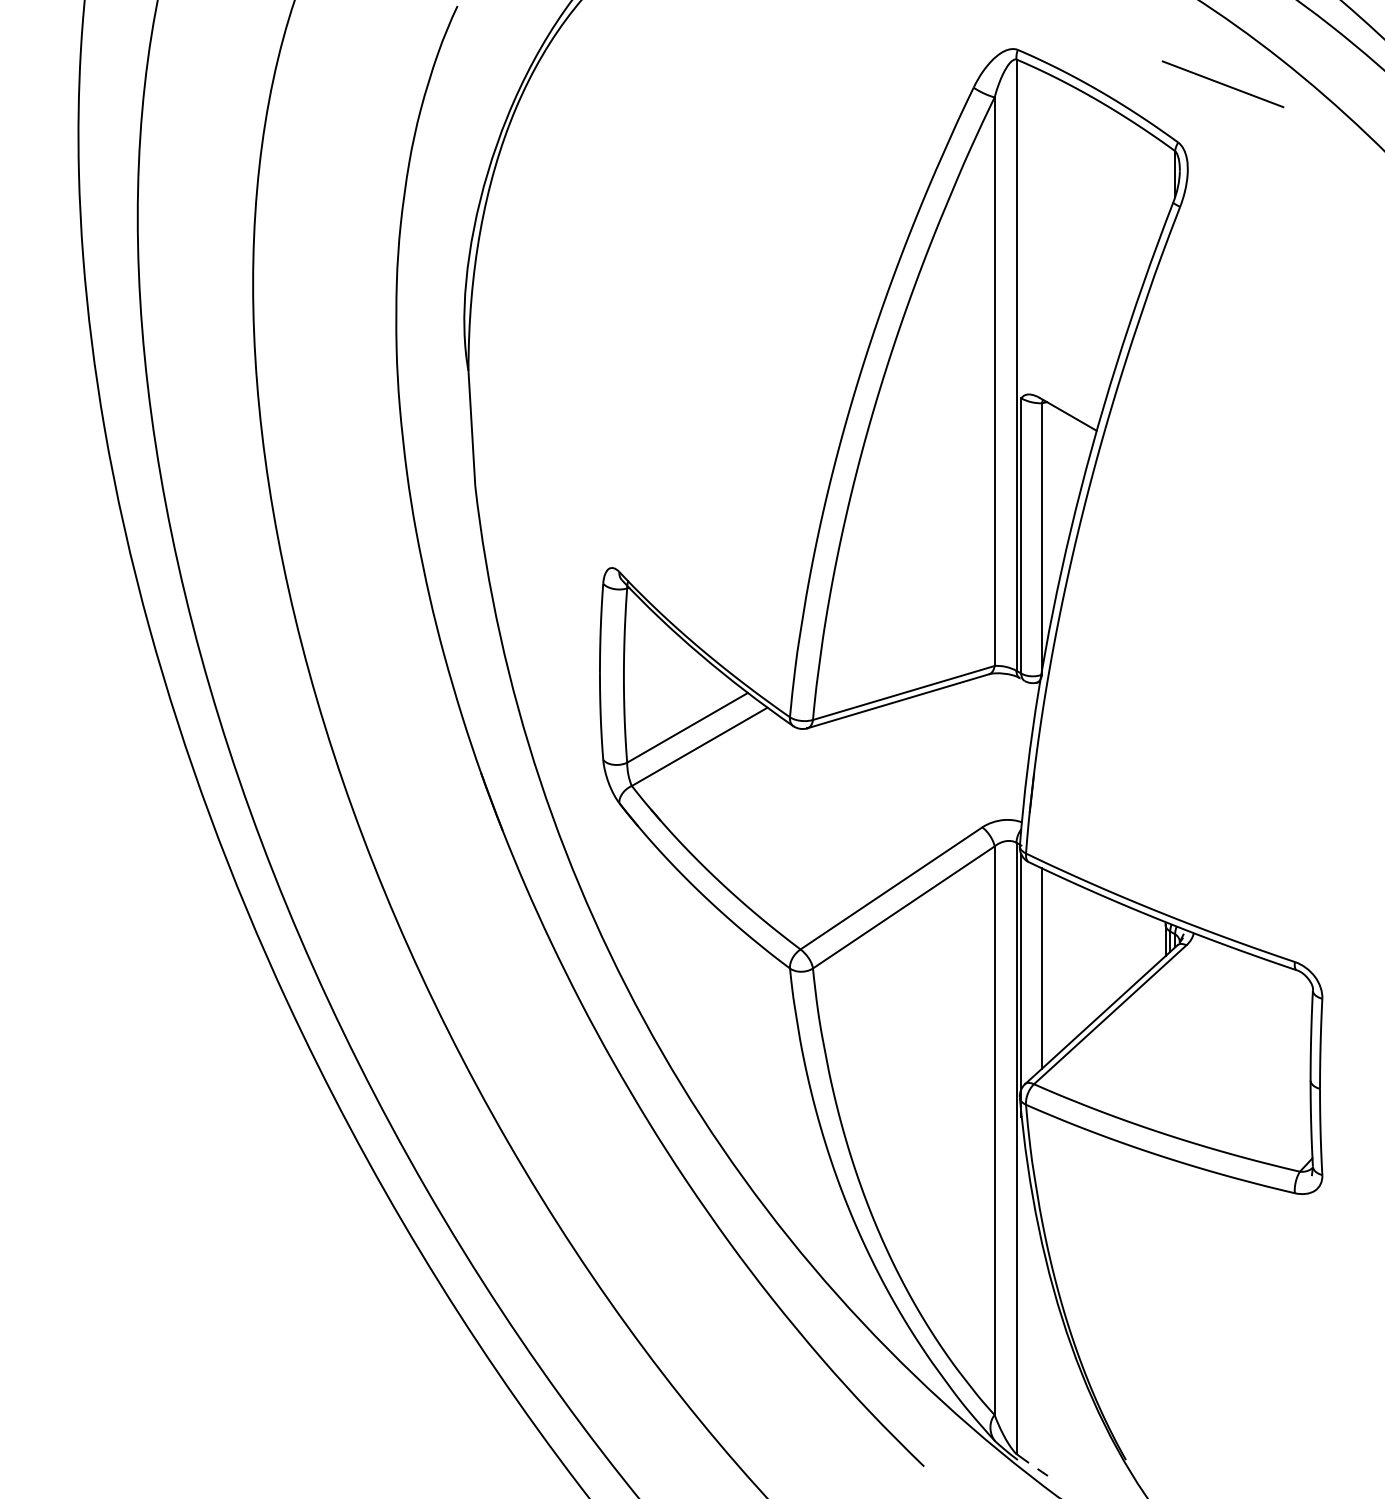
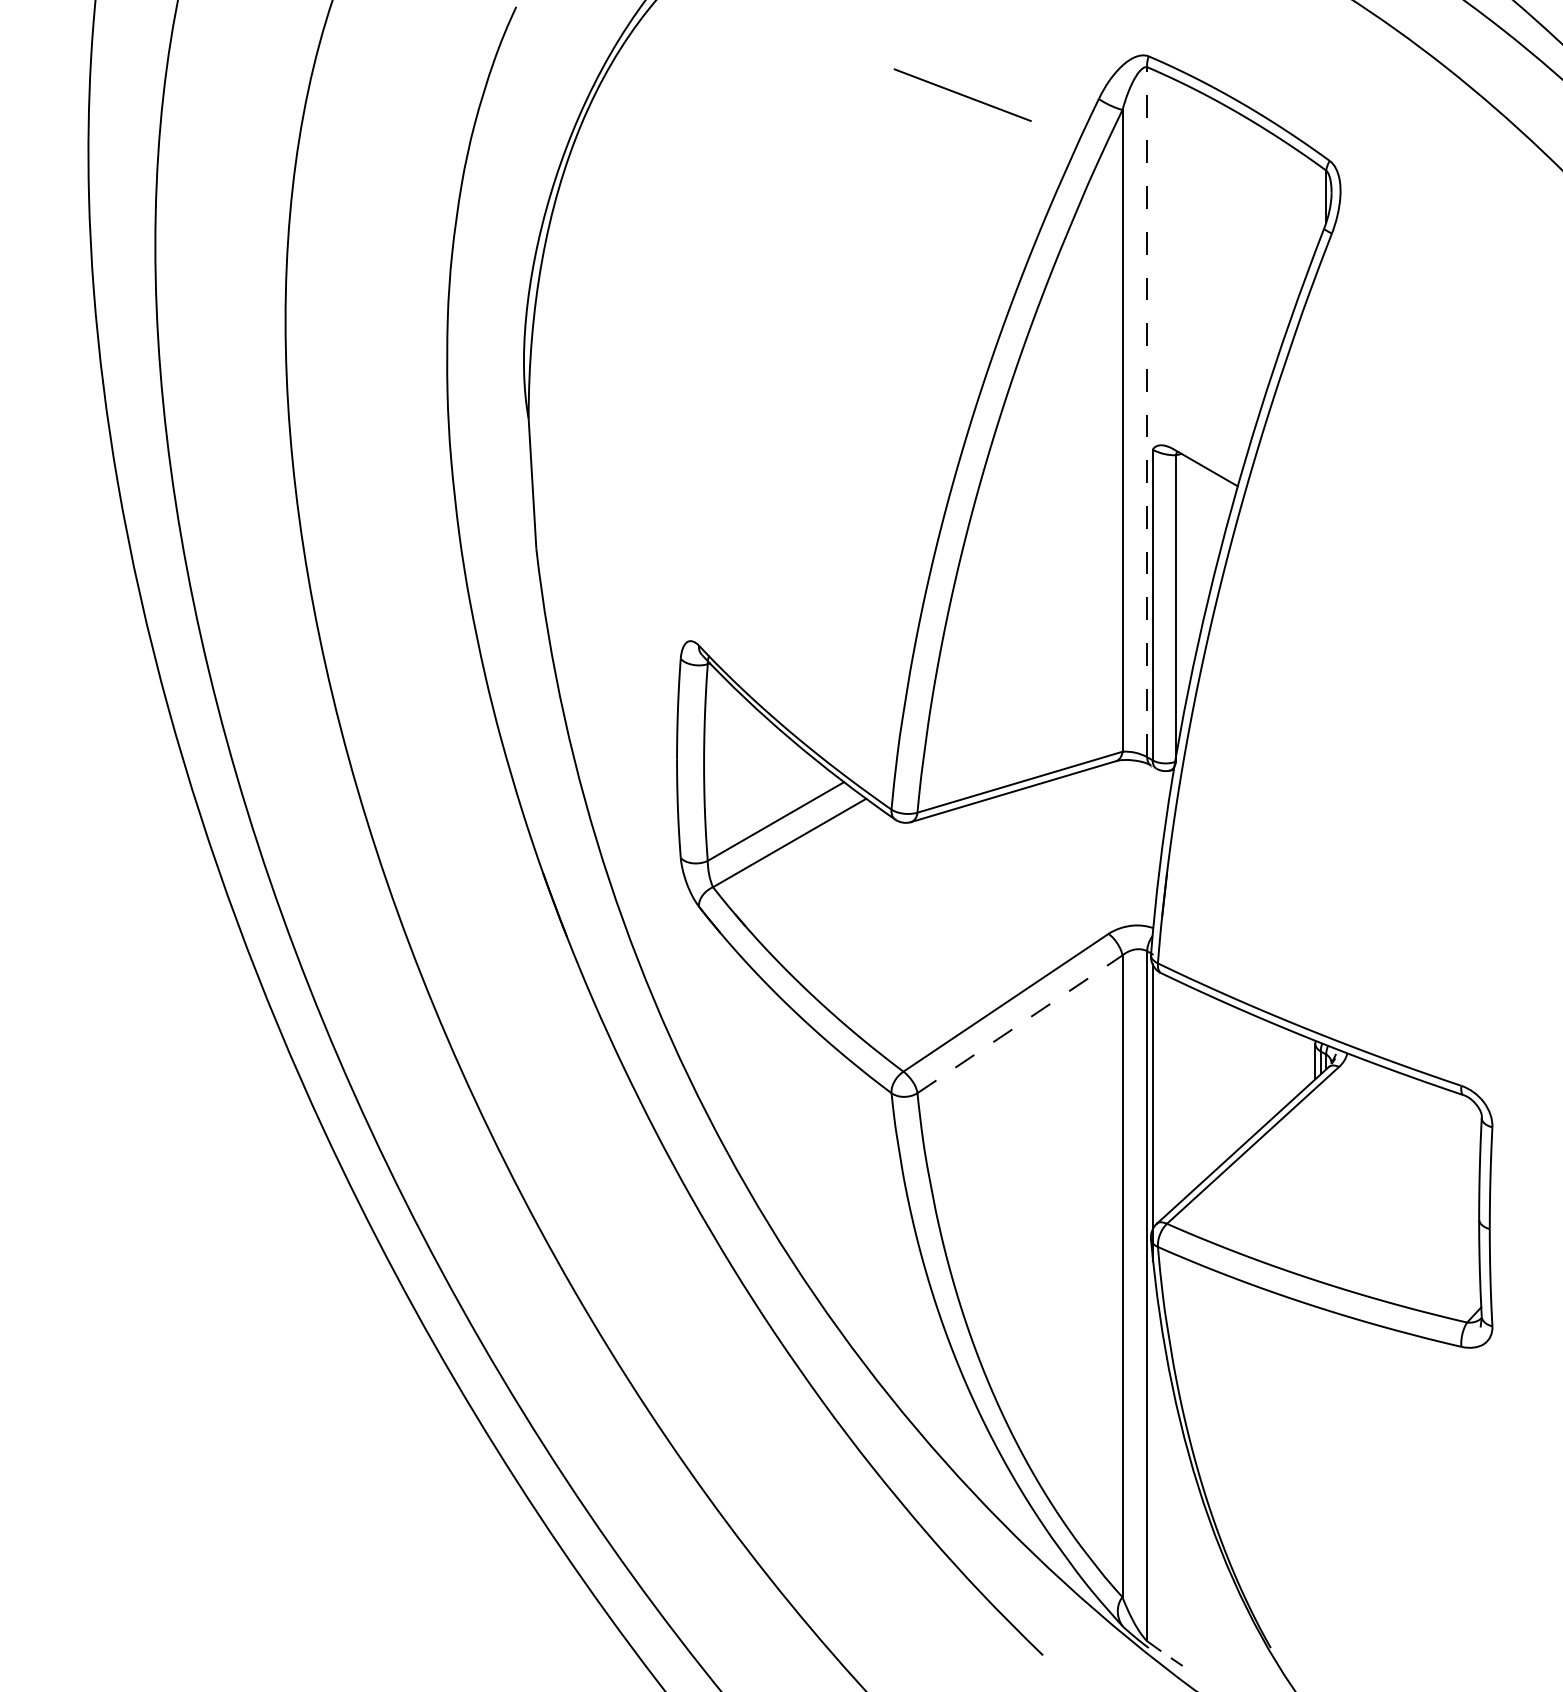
line: (1222, 84) -> (962, 95), moved
line: (1016, 365) -> (1147, 412), solid -> dashed
line: (904, 907) -> (1020, 1024), solid -> dashed
line: (1042, 968) -> (1176, 1093), removed

